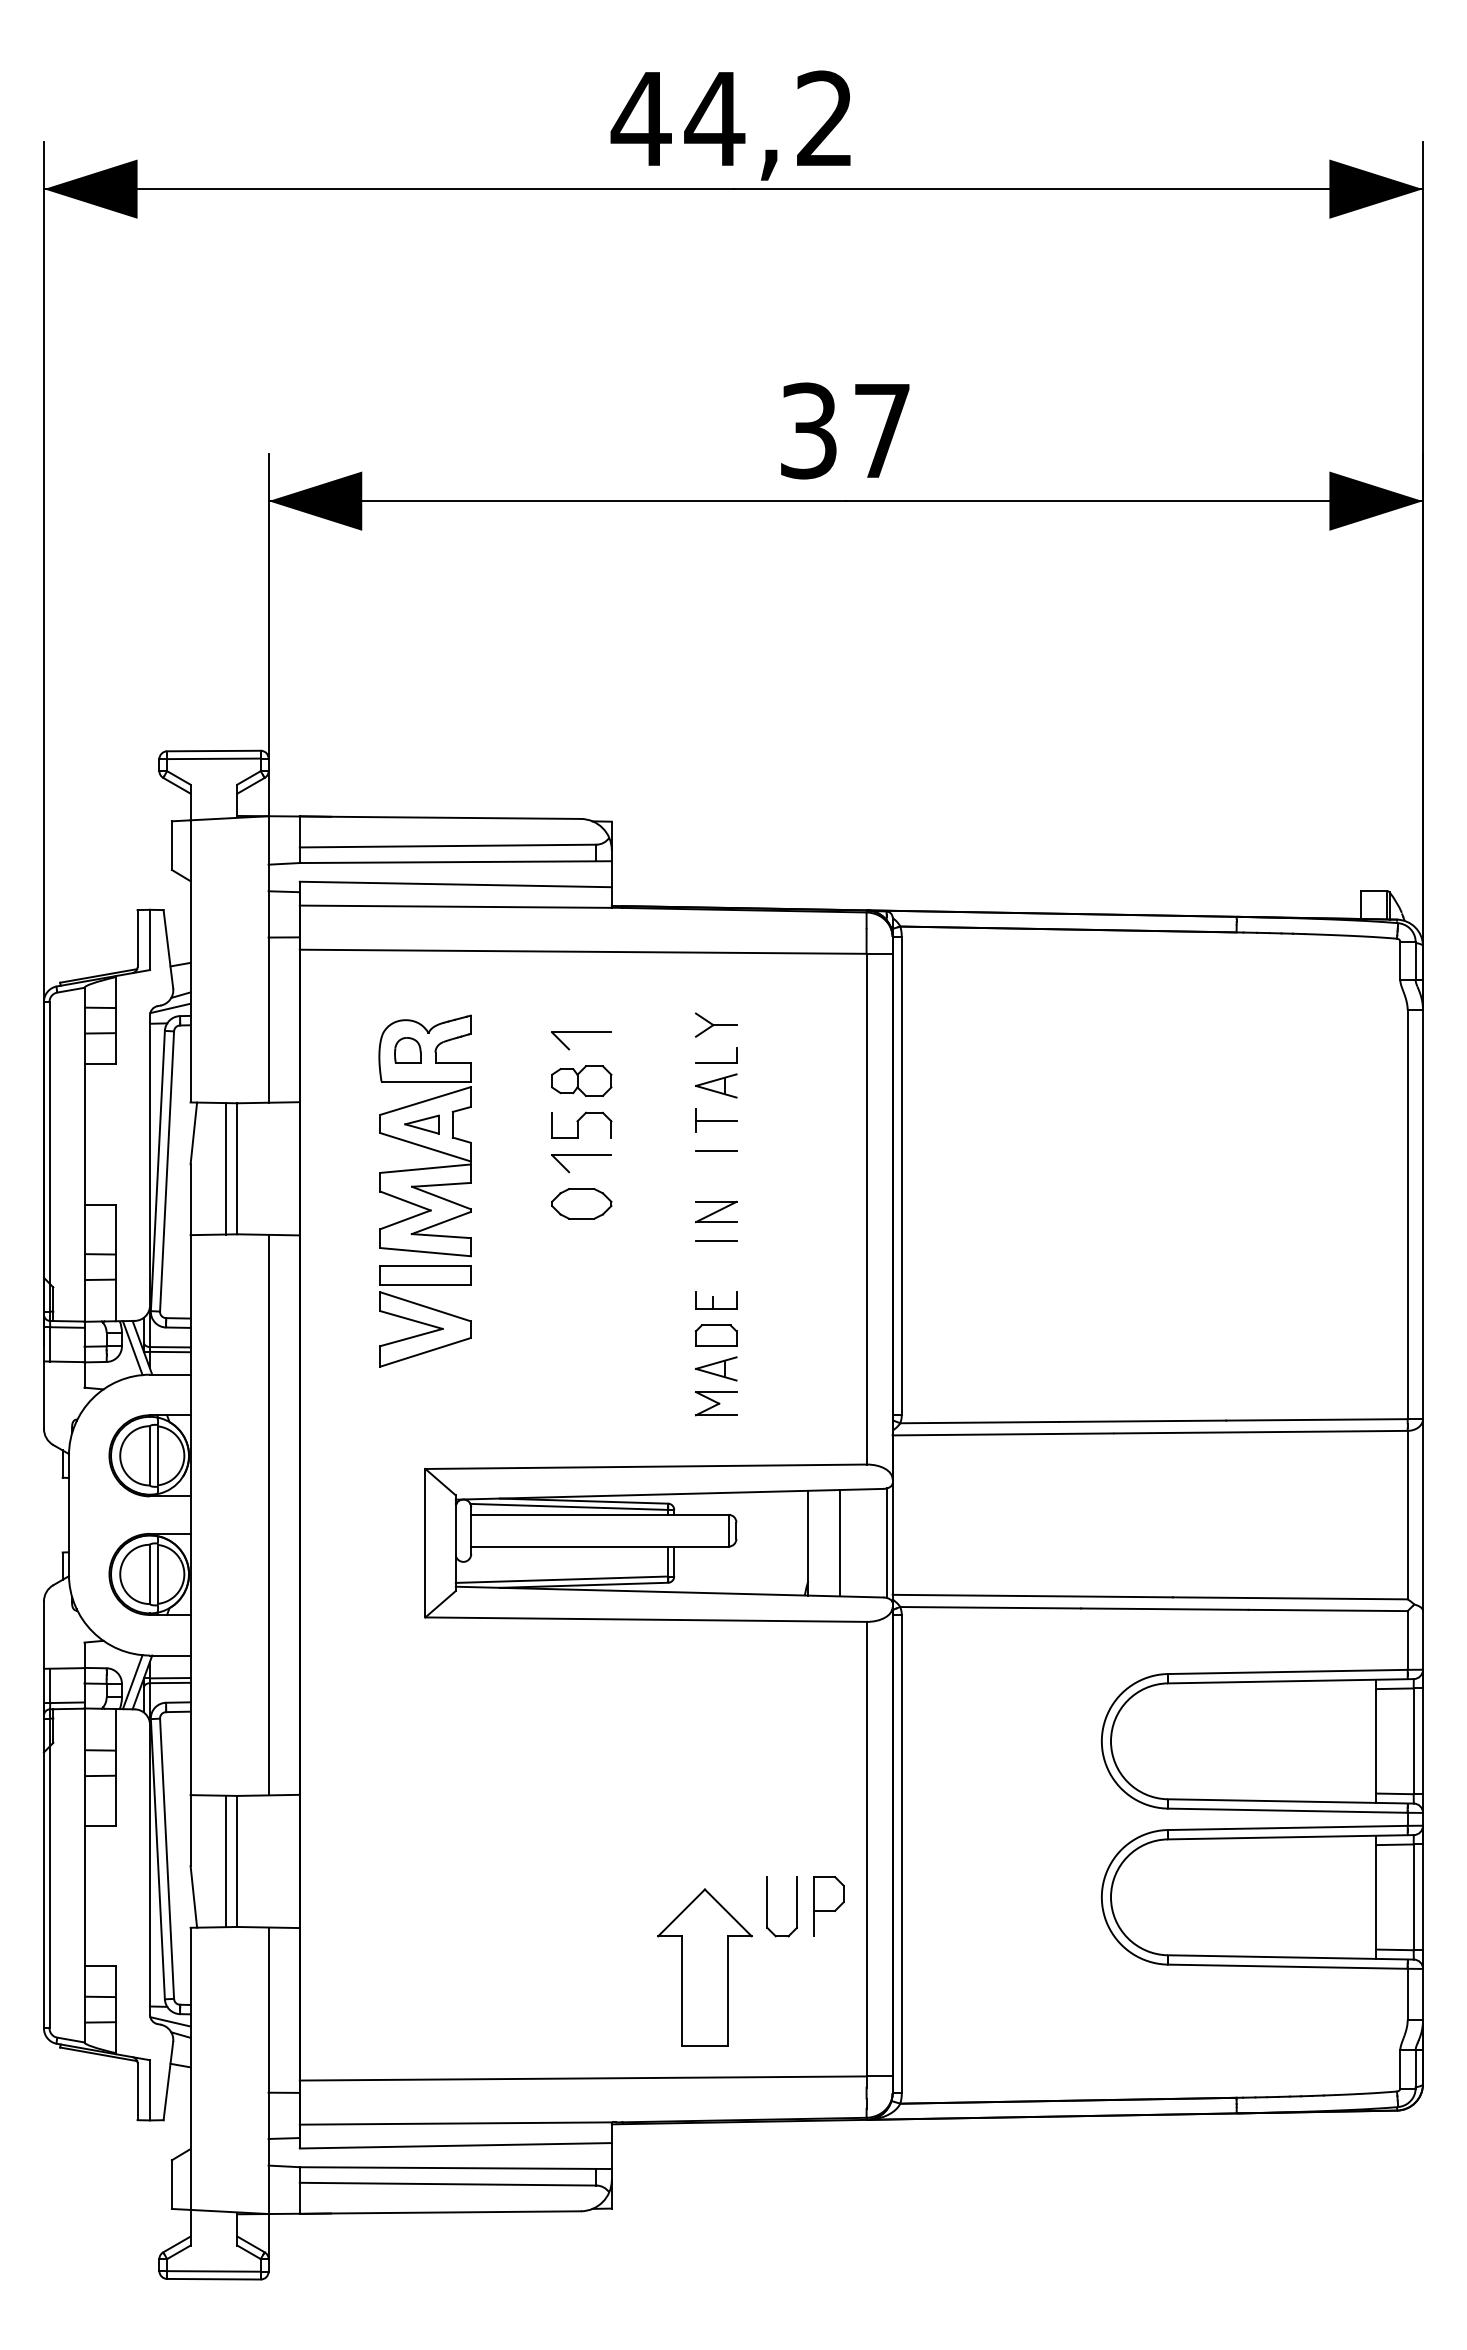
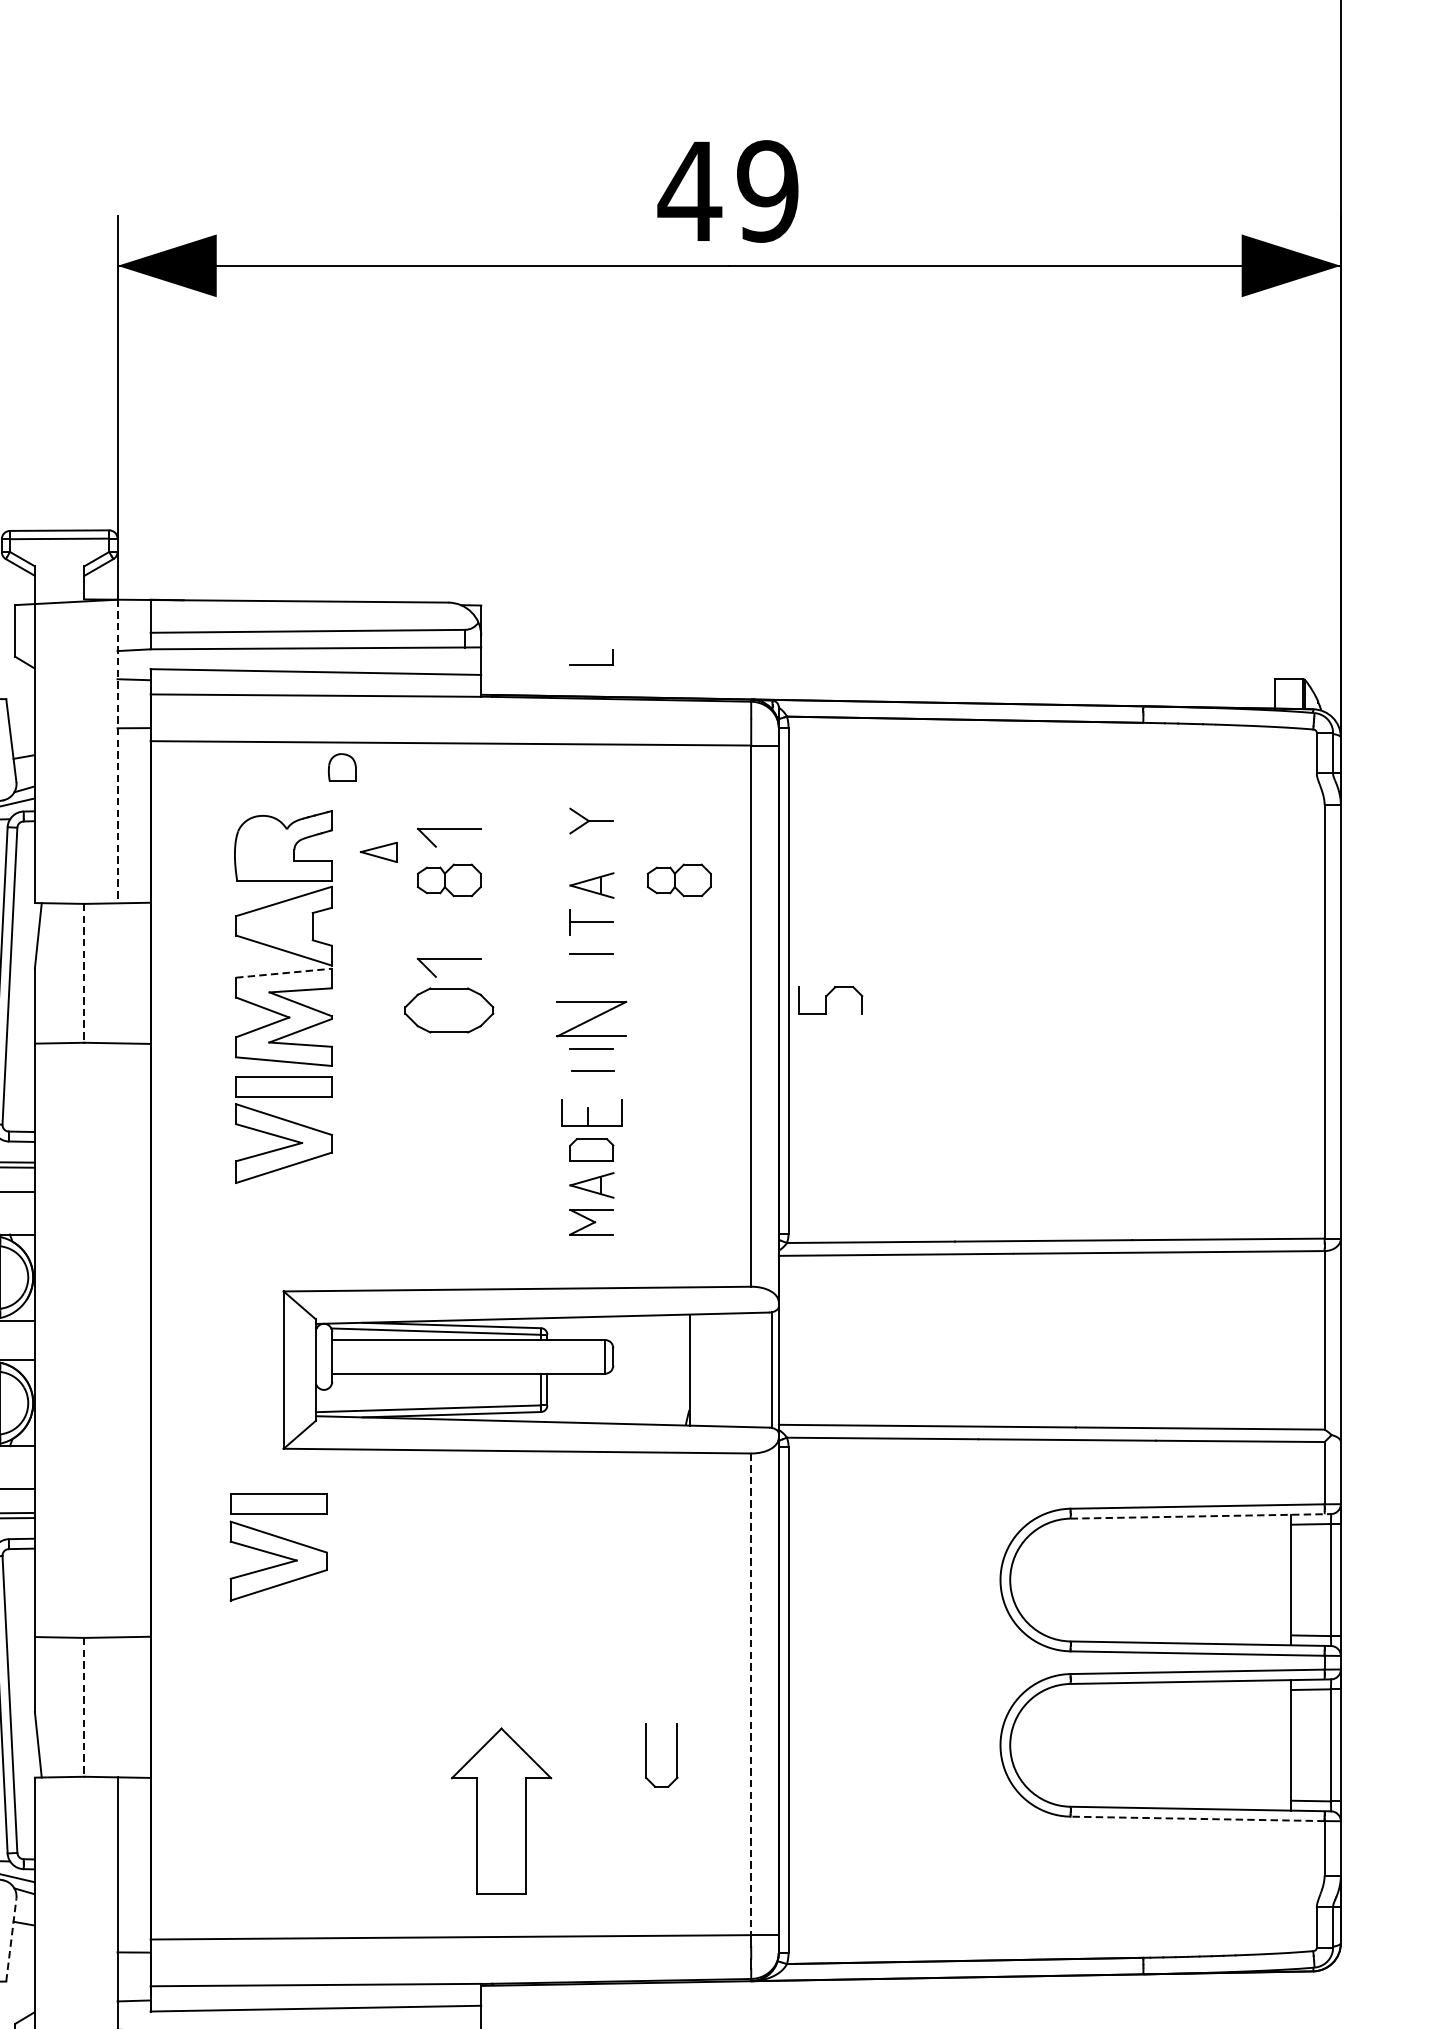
text: (844, 430) -> (727, 190), 37 -> 49
line: (268, 959) -> (117, 751), solid -> dashed
part: (407, 1050) -> (342, 767), moved
part: (716, 1062) -> (592, 664), moved
part: (798, 1080) -> (679, 879), added
part: (421, 1124) -> (378, 852), moved
part: (581, 1124) -> (830, 999), moved
line: (226, 1168) -> (72, 973), removed
line: (237, 1168) -> (84, 973), solid -> dashed
line: (426, 1168) -> (284, 973), solid -> dashed
part: (581, 1203) -> (449, 1010), size x1.4
part: (716, 1211) -> (592, 1018), size x1.6
line: (717, 1260) -> (593, 1070), added
part: (716, 1300) -> (592, 1112), size x1.4
line: (268, 1514) -> (117, 1339), removed
line: (839, 1543) -> (722, 1370), removed
line: (1290, 1681) -> (1200, 1516), solid -> dashed
part: (420, 1710) -> (278, 1547), added
line: (866, 1849) -> (751, 1694), solid -> dashed
line: (226, 1861) -> (72, 1707), removed
line: (237, 1861) -> (84, 1707), solid -> dashed
part: (828, 1906) -> (710, 1755), removed
line: (1287, 1966) -> (1197, 1818), solid -> dashed
part: (704, 1967) -> (501, 1811), moved
line: (168, 2080) -> (11, 1939), solid -> dashed

